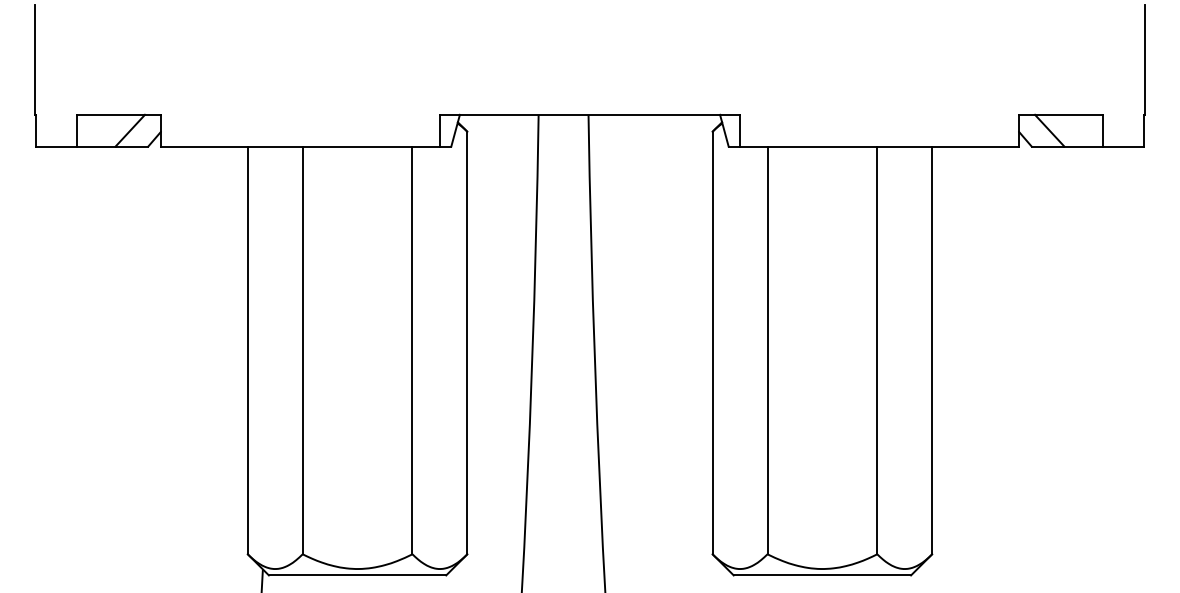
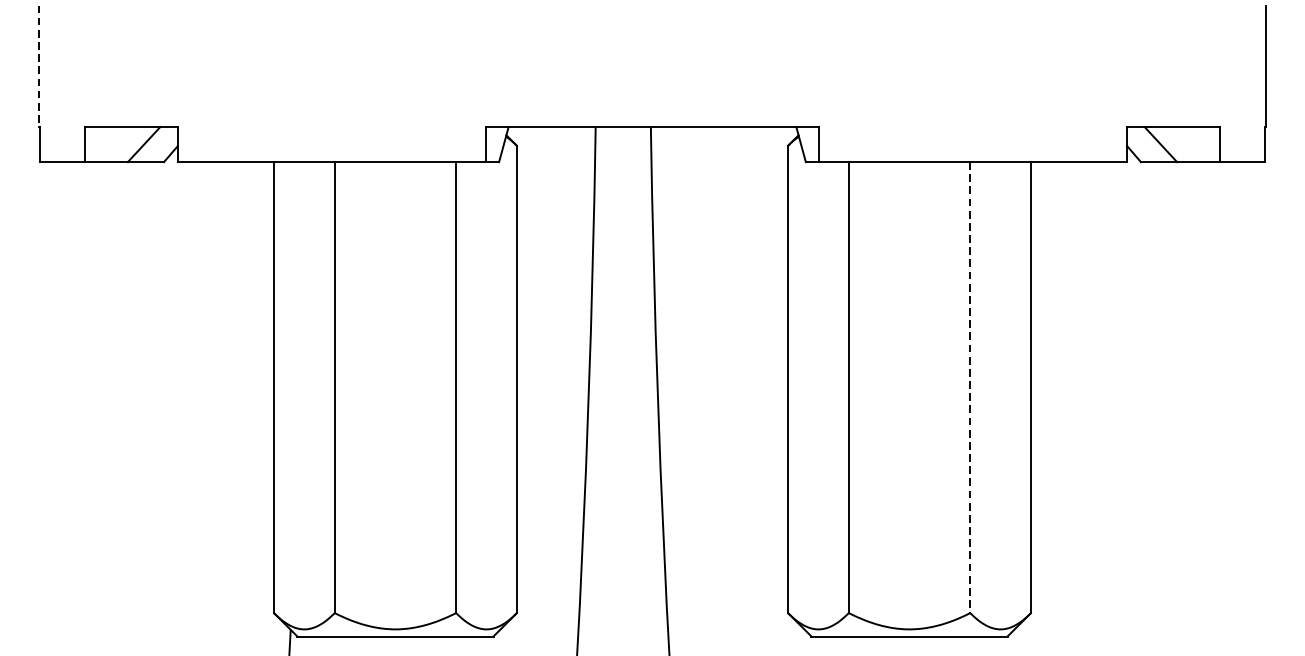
line: (35, 59) -> (39, 65), solid -> dashed
line: (877, 350) -> (970, 387), solid -> dashed

